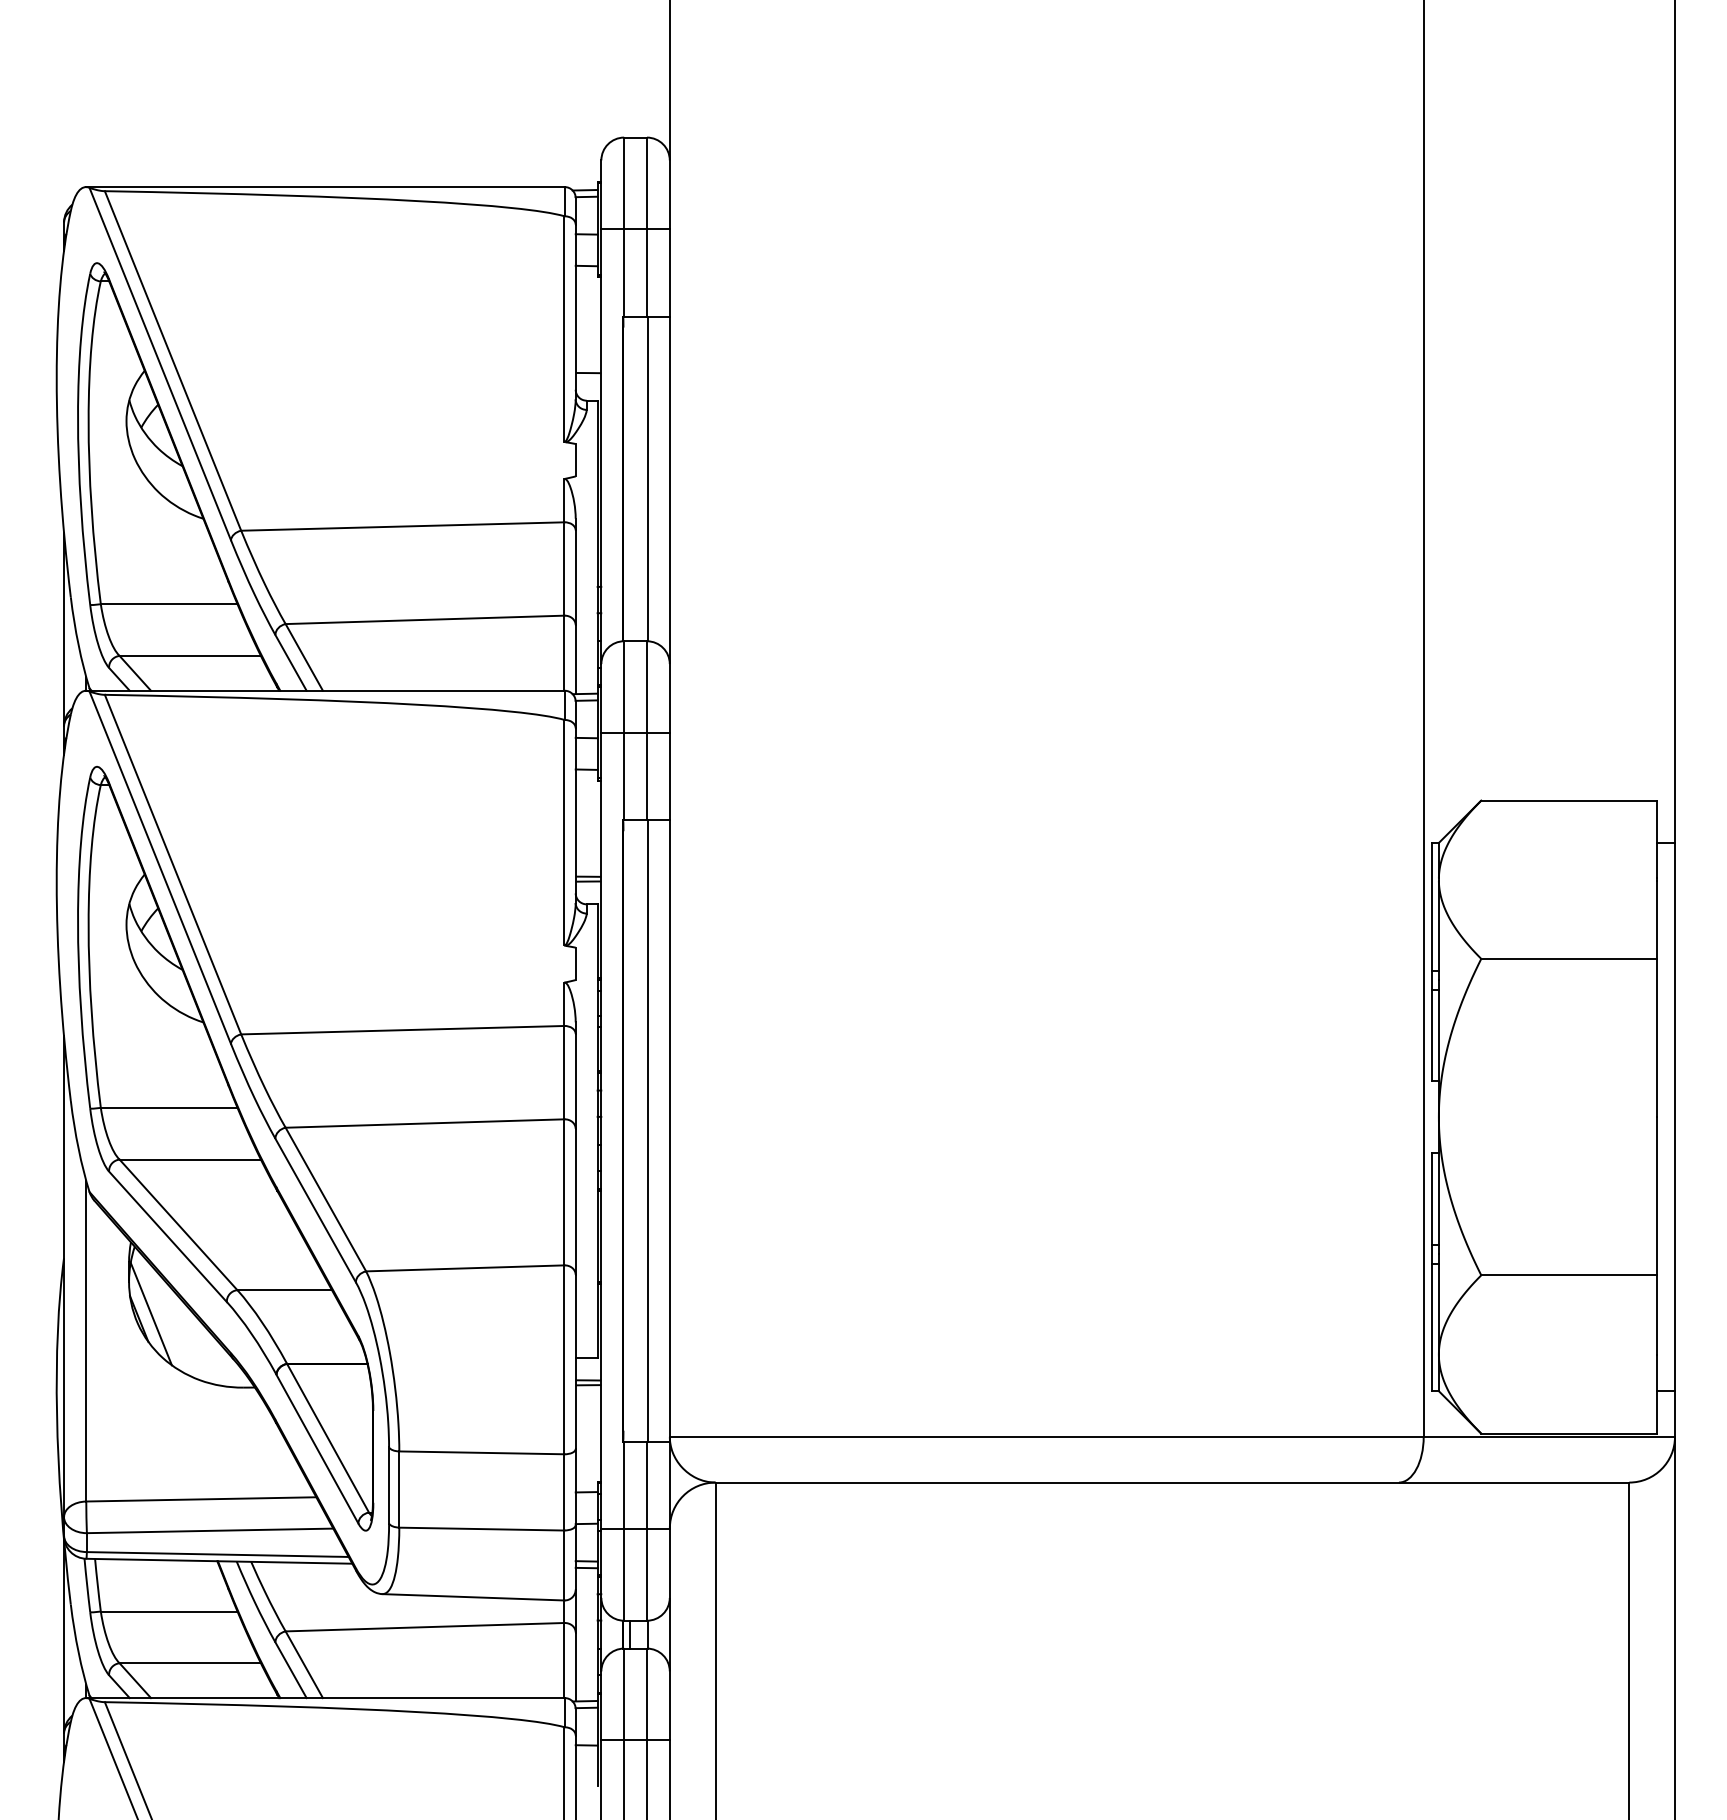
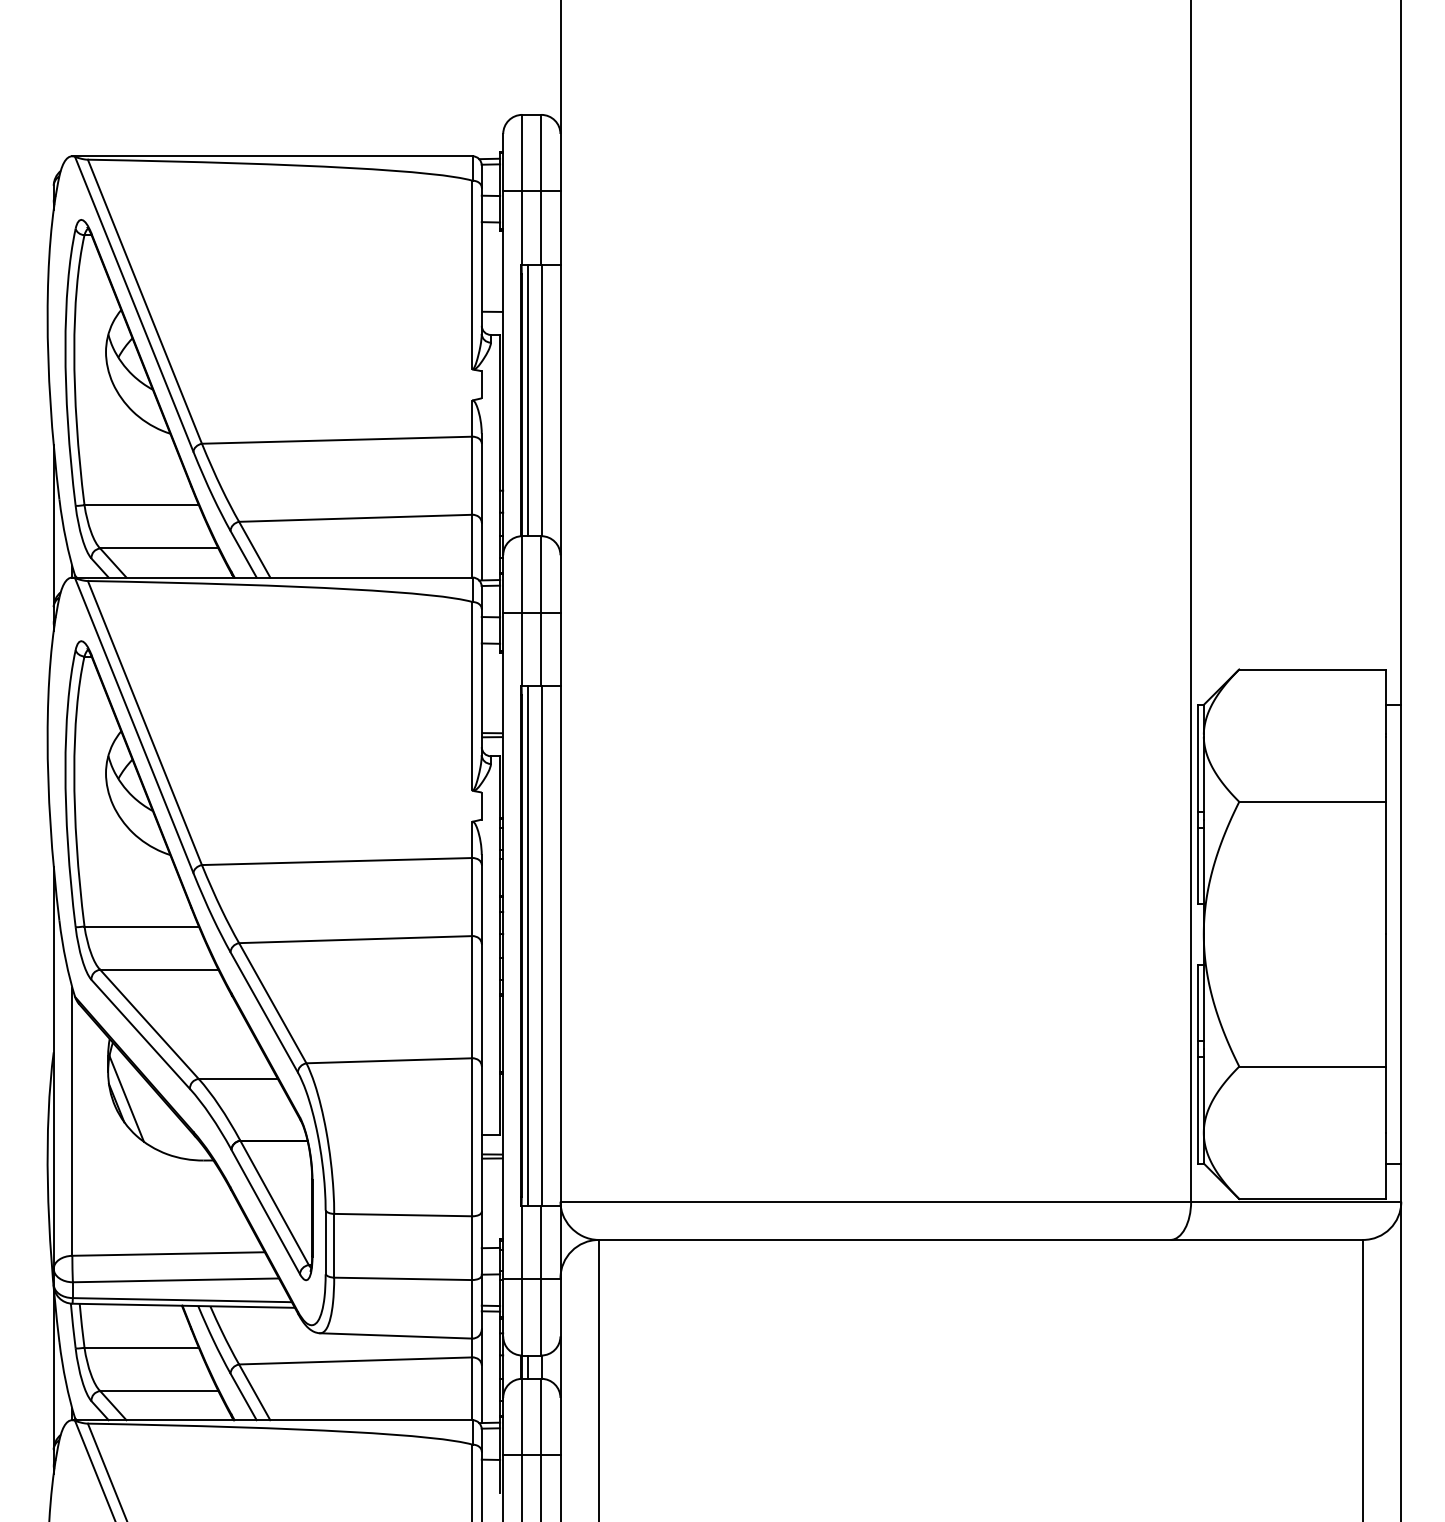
line: (630, 478) -> (527, 400), added
line: (630, 1130) -> (527, 945), added

